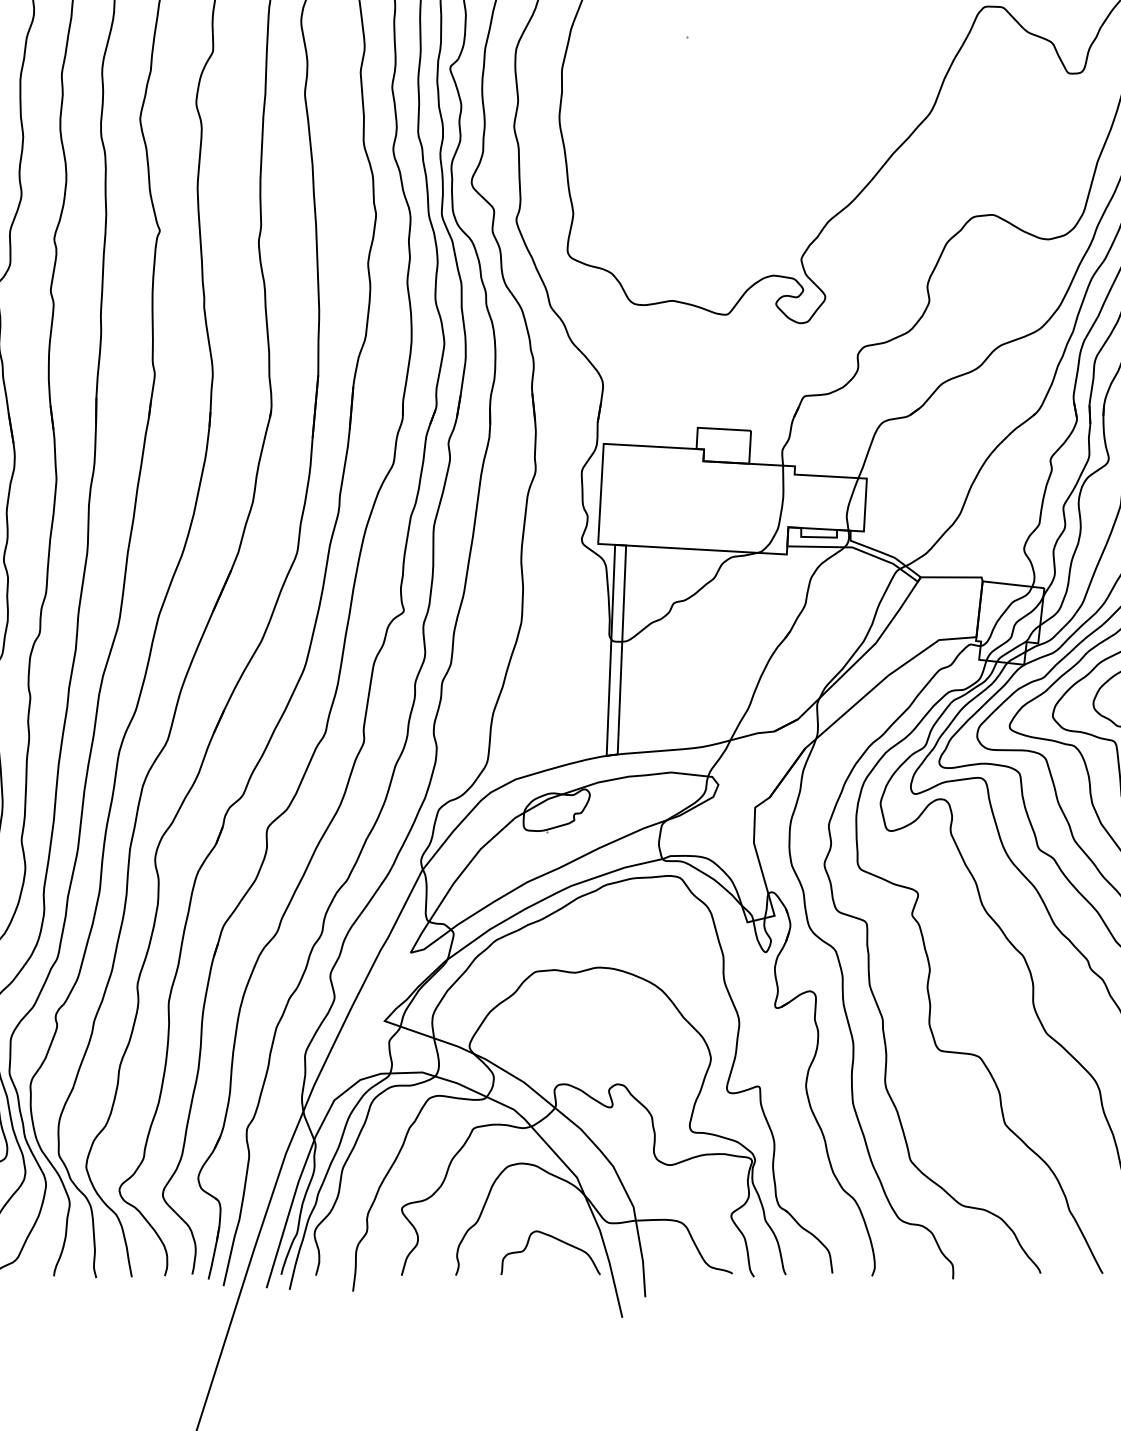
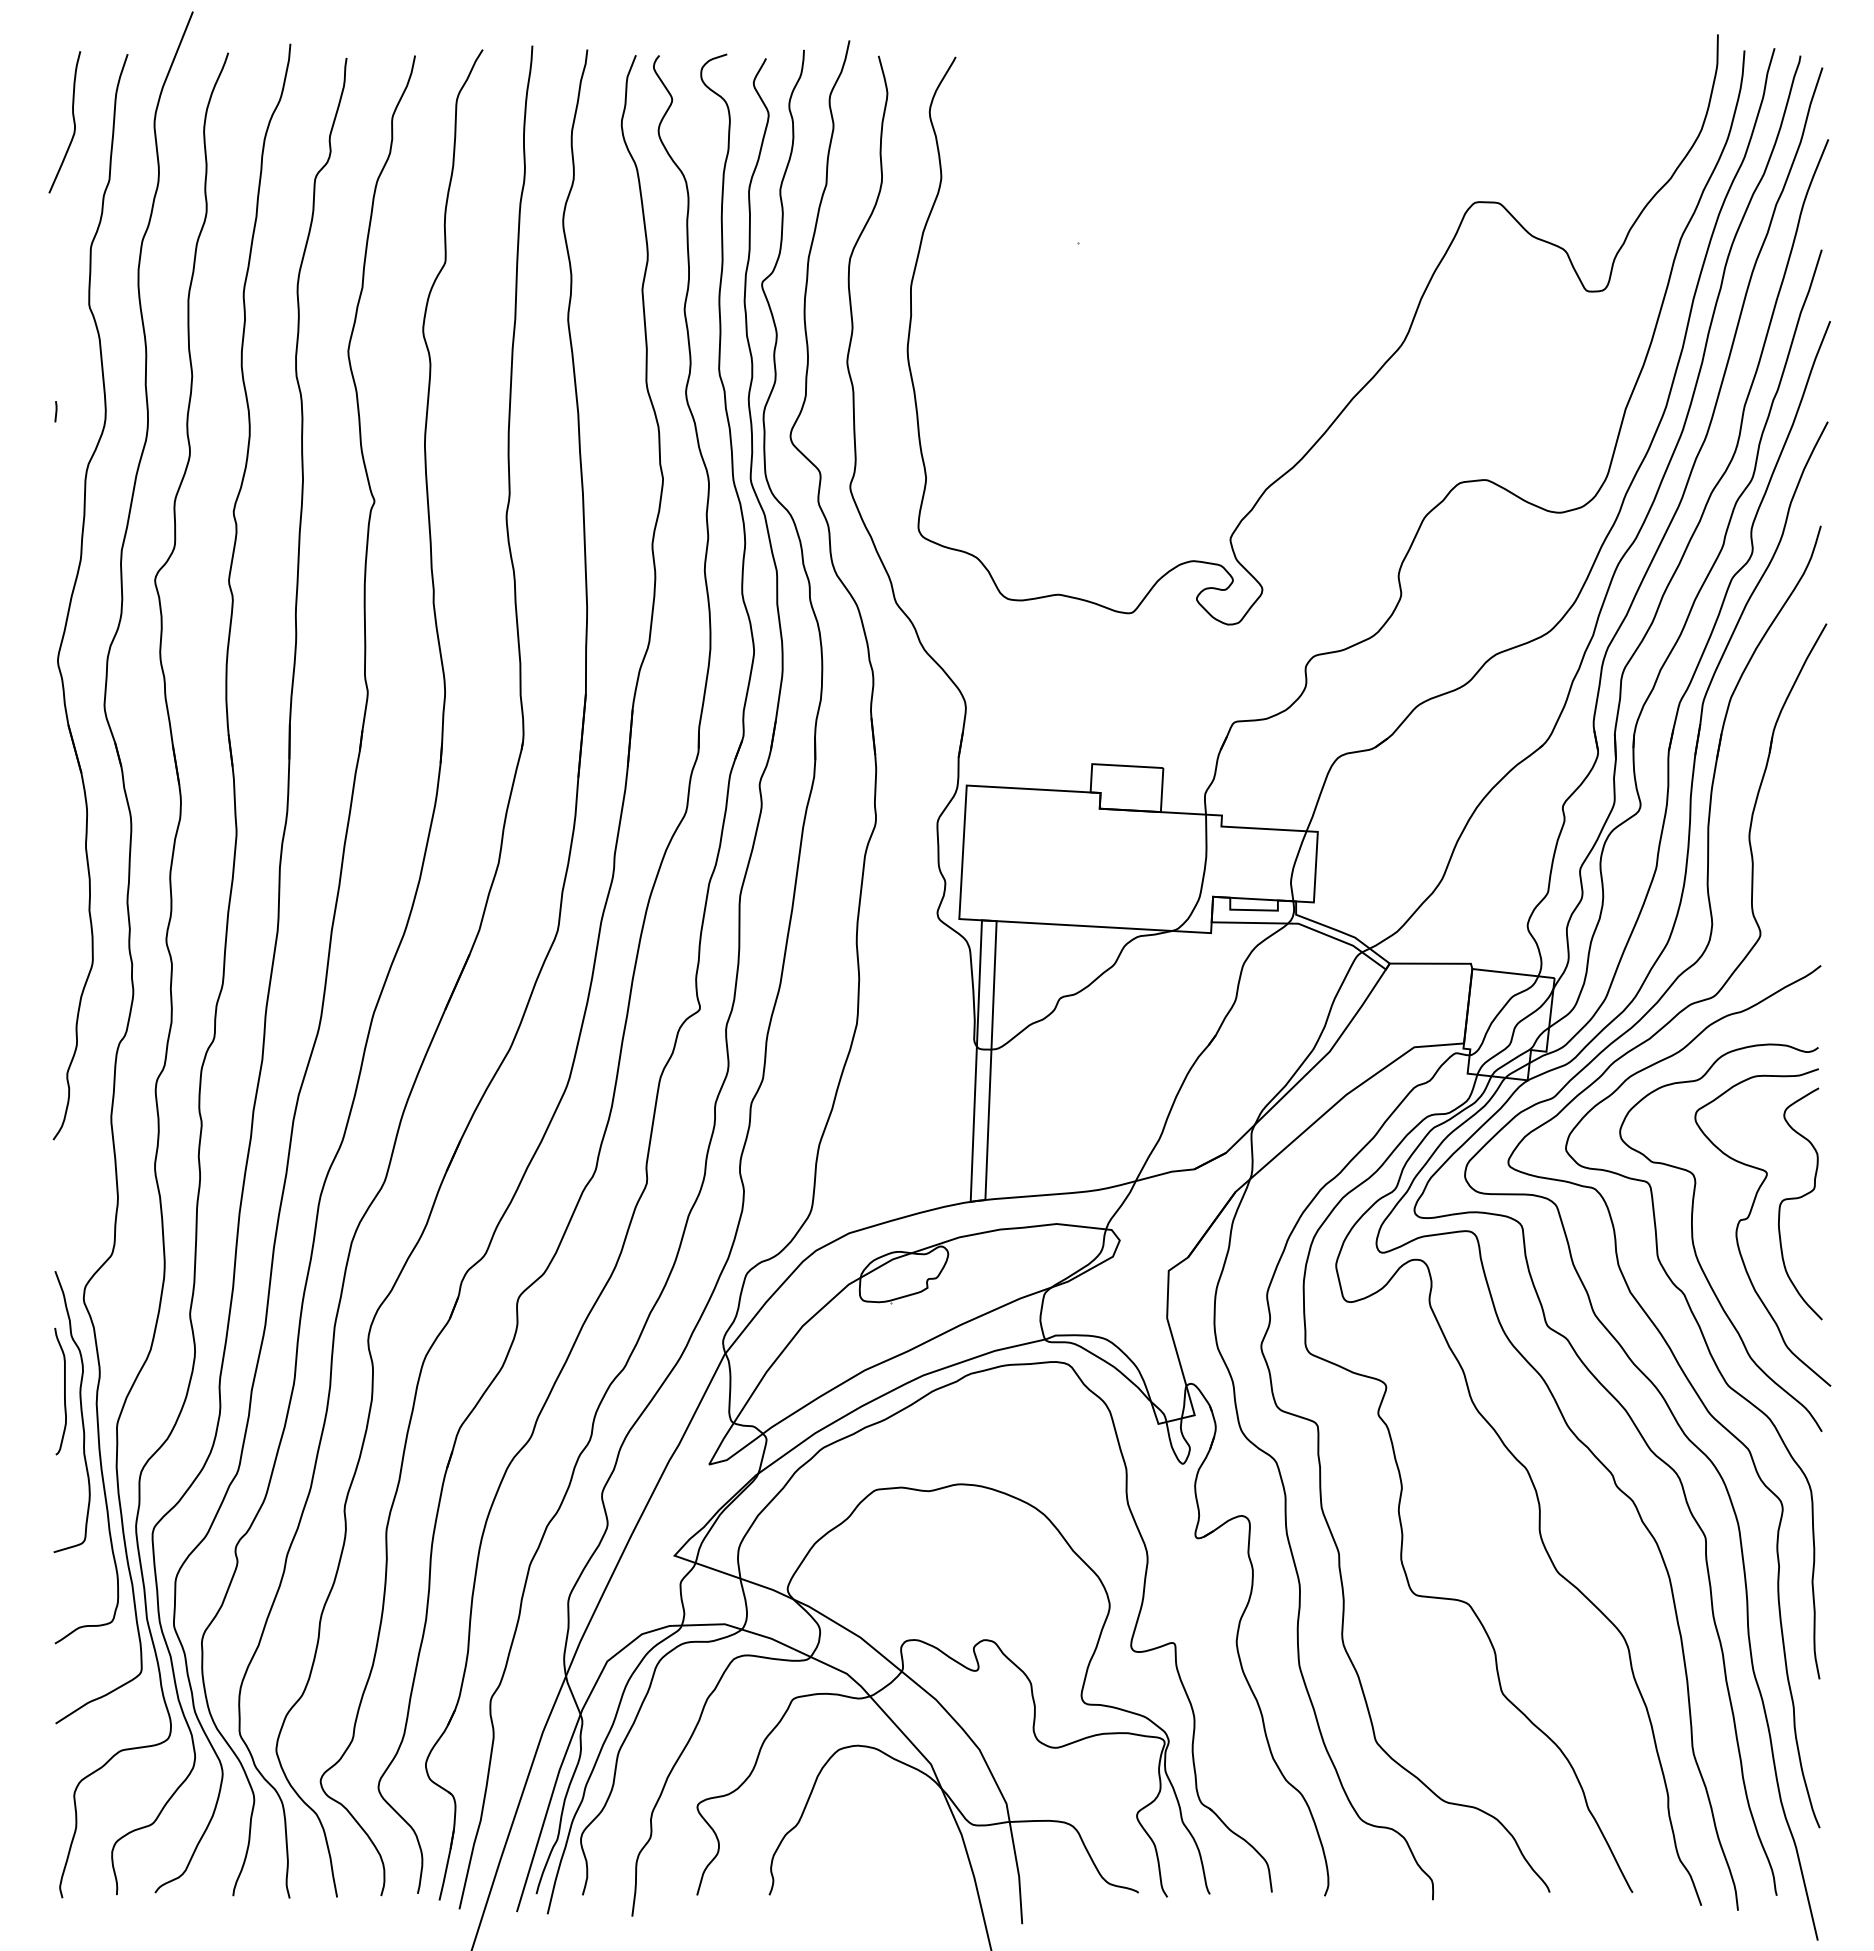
curve: (557, 1239) -> (904, 1847), removed

